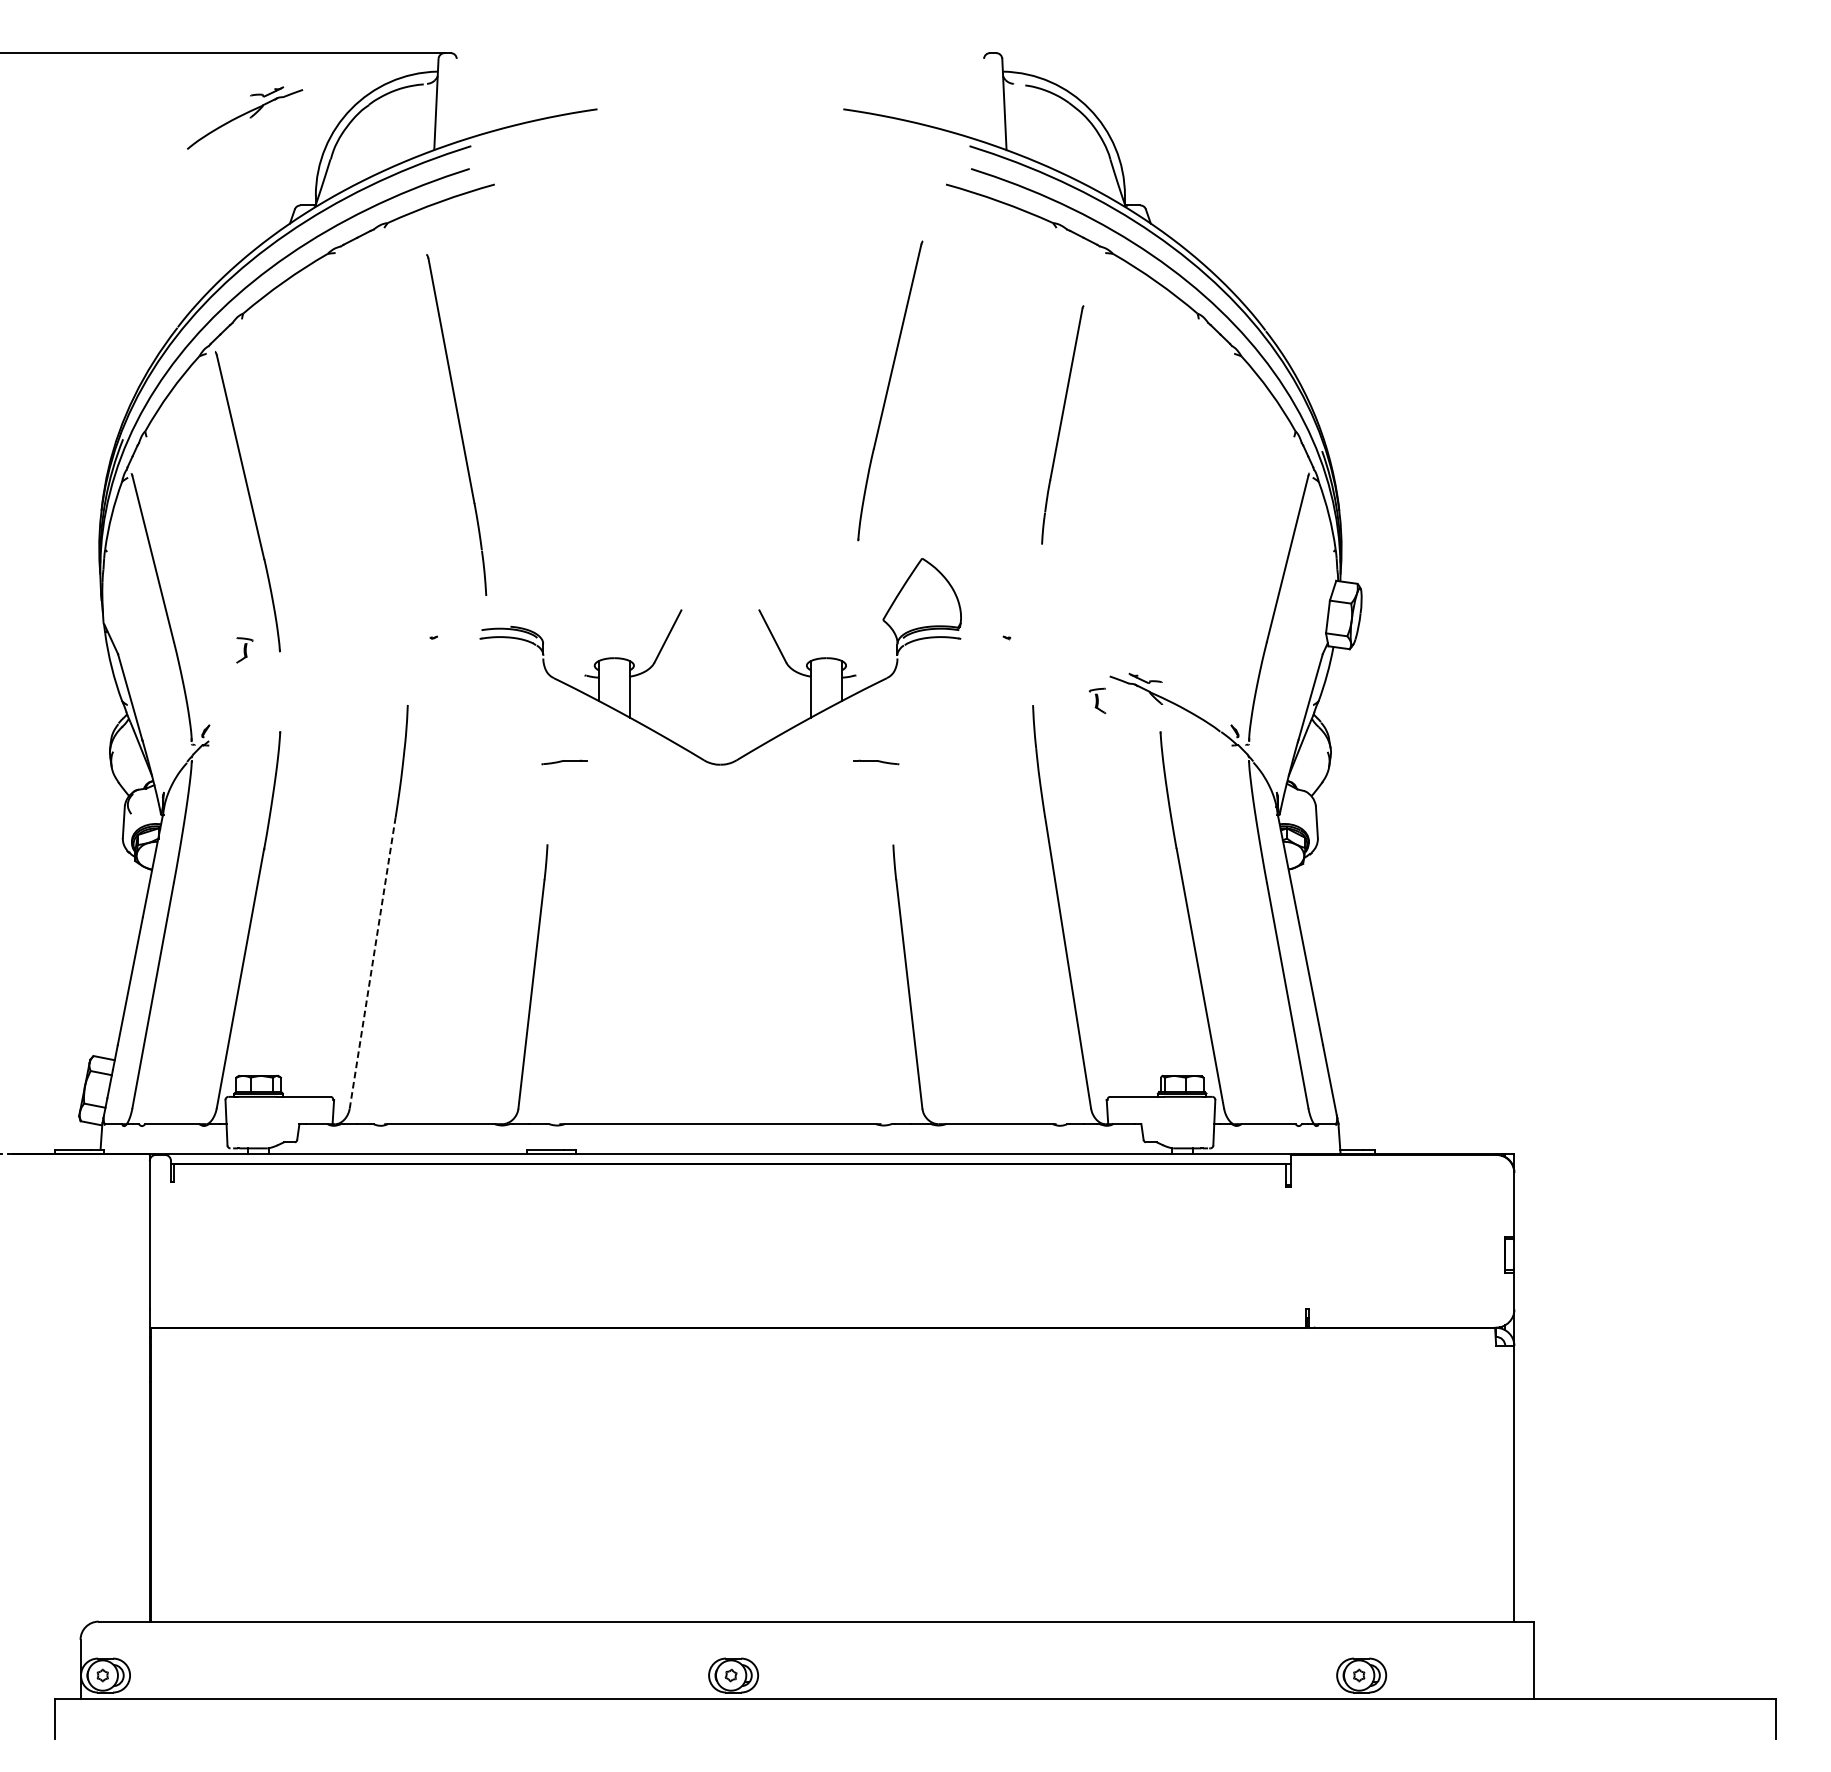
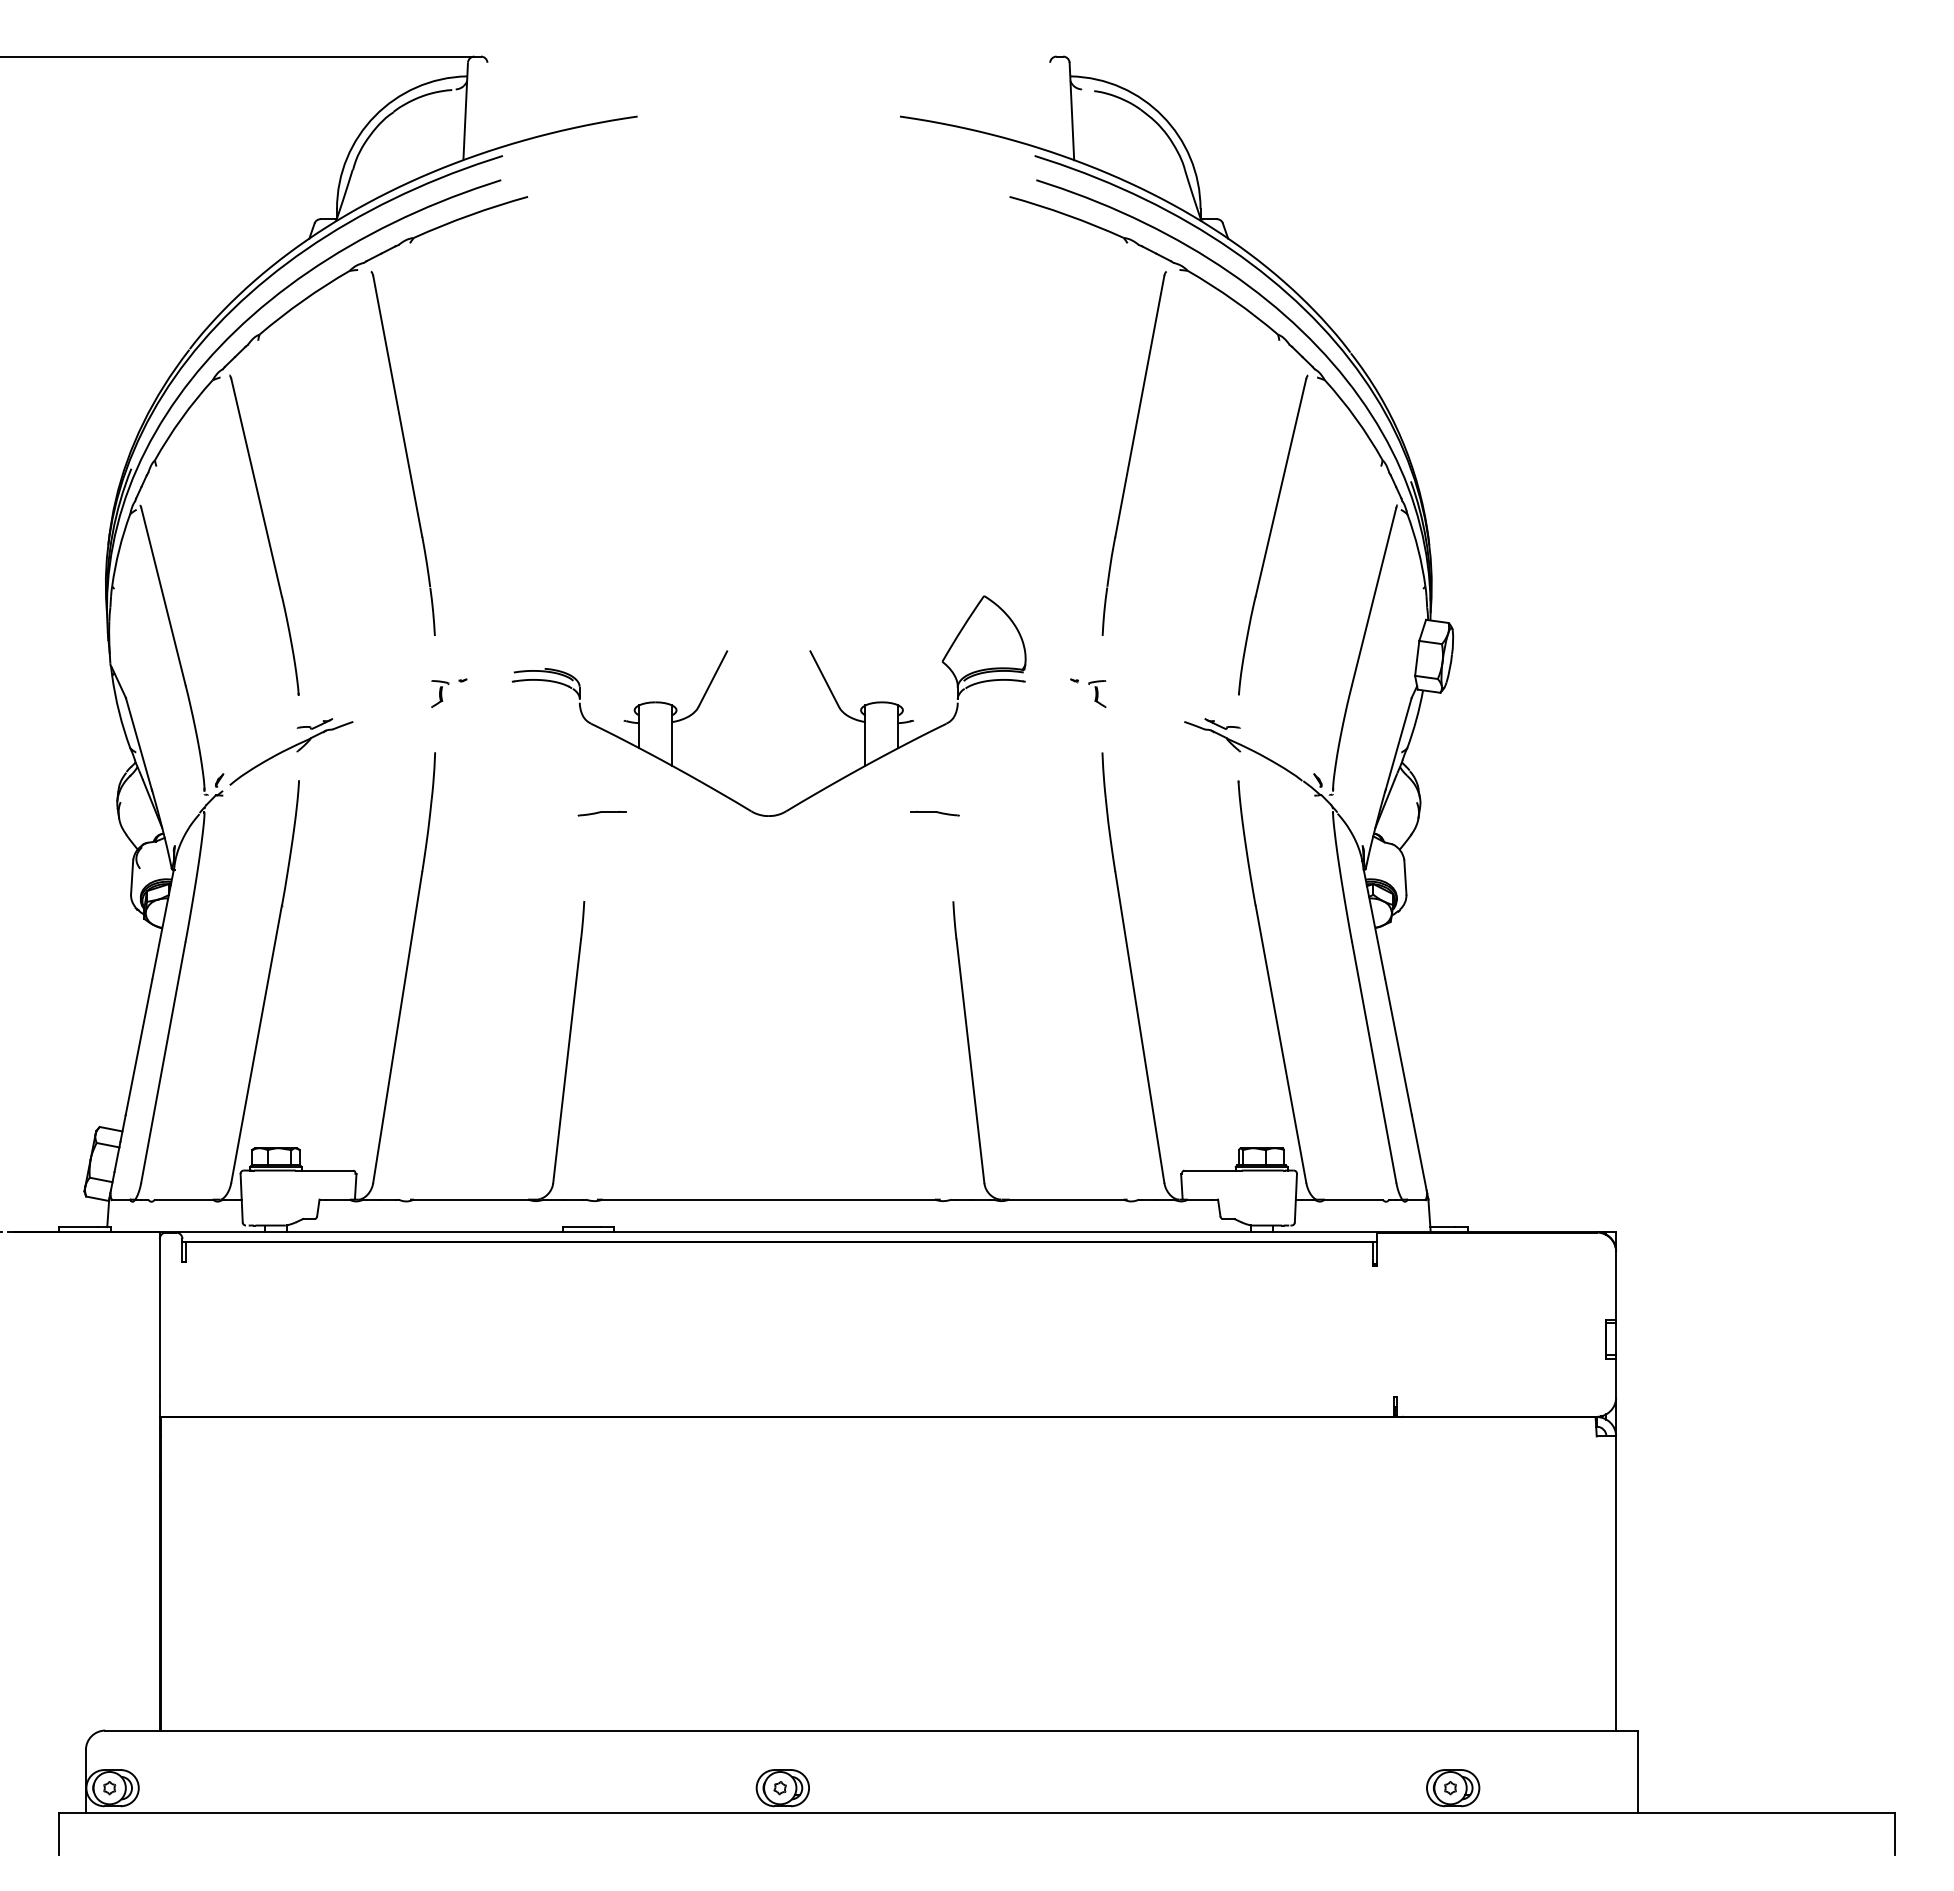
part: (245, 117) -> (291, 751), moved
part: (890, 390) -> (1273, 534), moved
part: (455, 424) -> (402, 452), moved
part: (1062, 424) -> (1133, 453), size x1.43
part: (245, 649) -> (440, 693), moved
part: (1097, 700) -> (1097, 693), moved
line: (372, 963) -> (397, 1028), dashed -> solid

